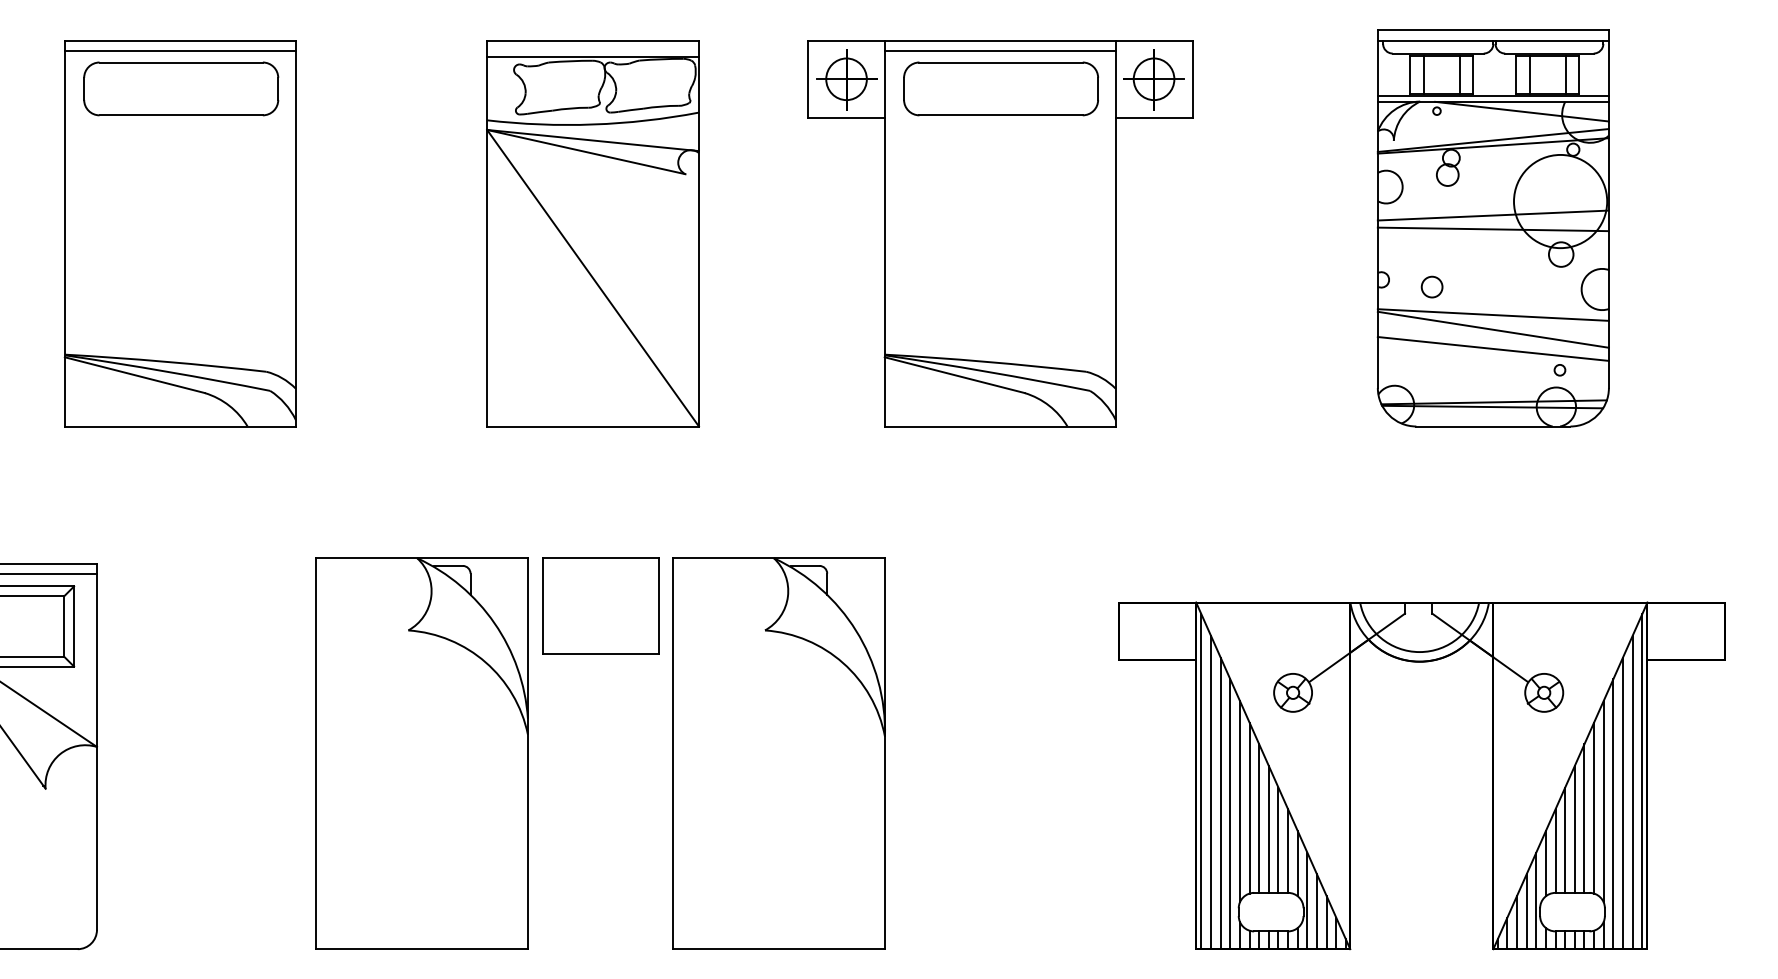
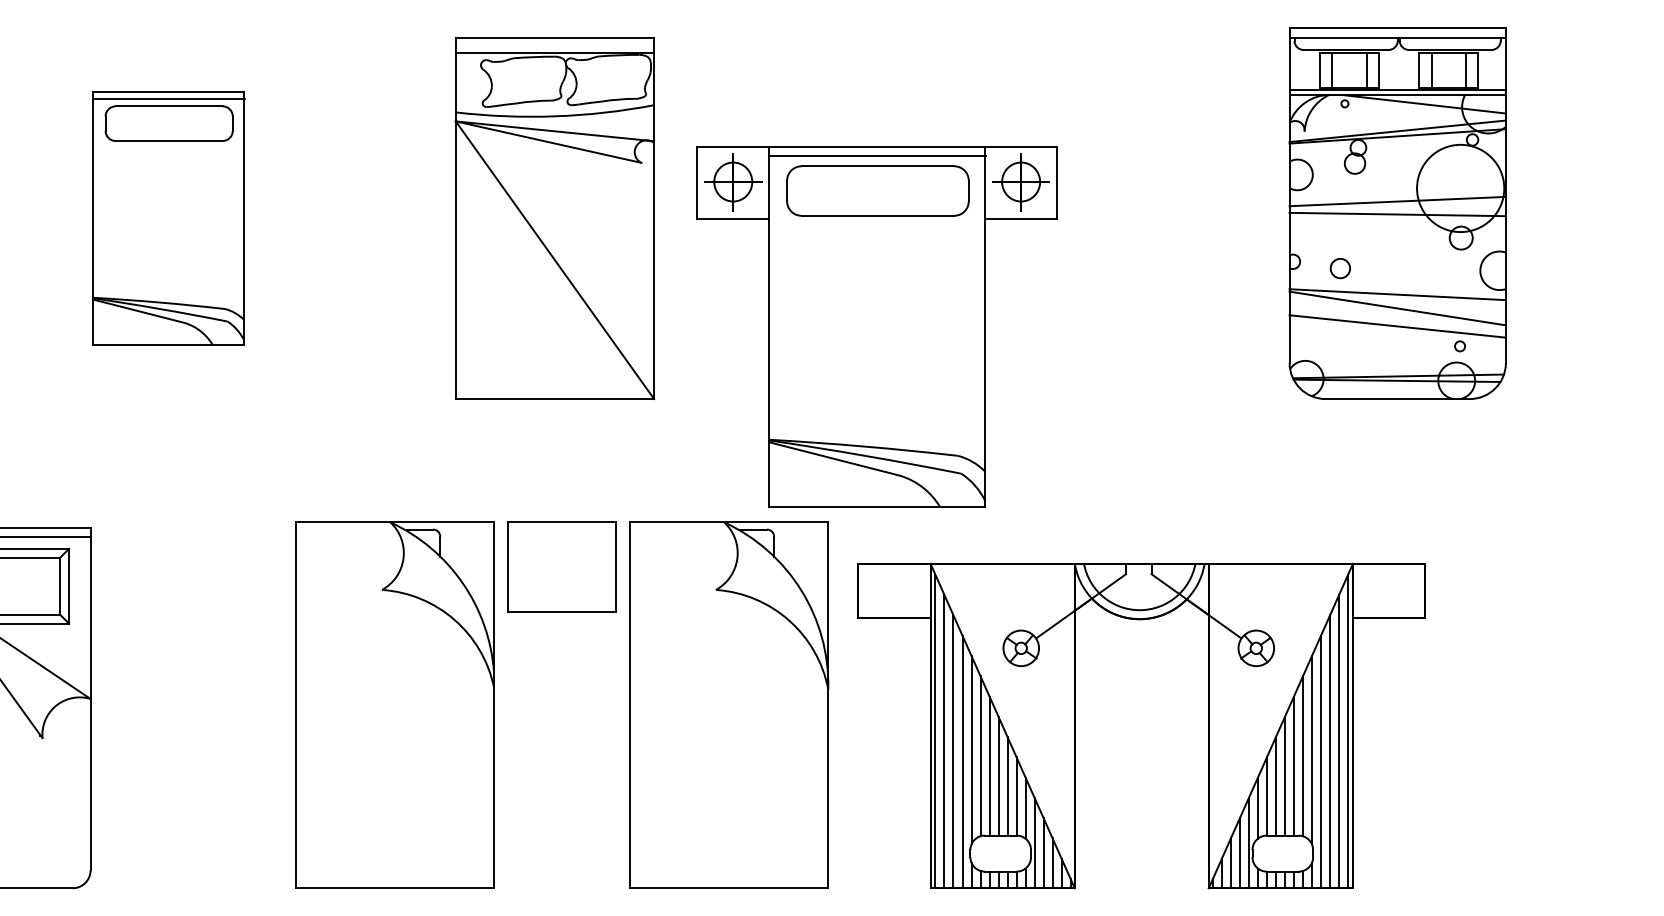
part: (180, 233) -> (168, 218), size x0.7
part: (999, 233) -> (876, 326), moved
part: (1351, 775) -> (1075, 725), moved

